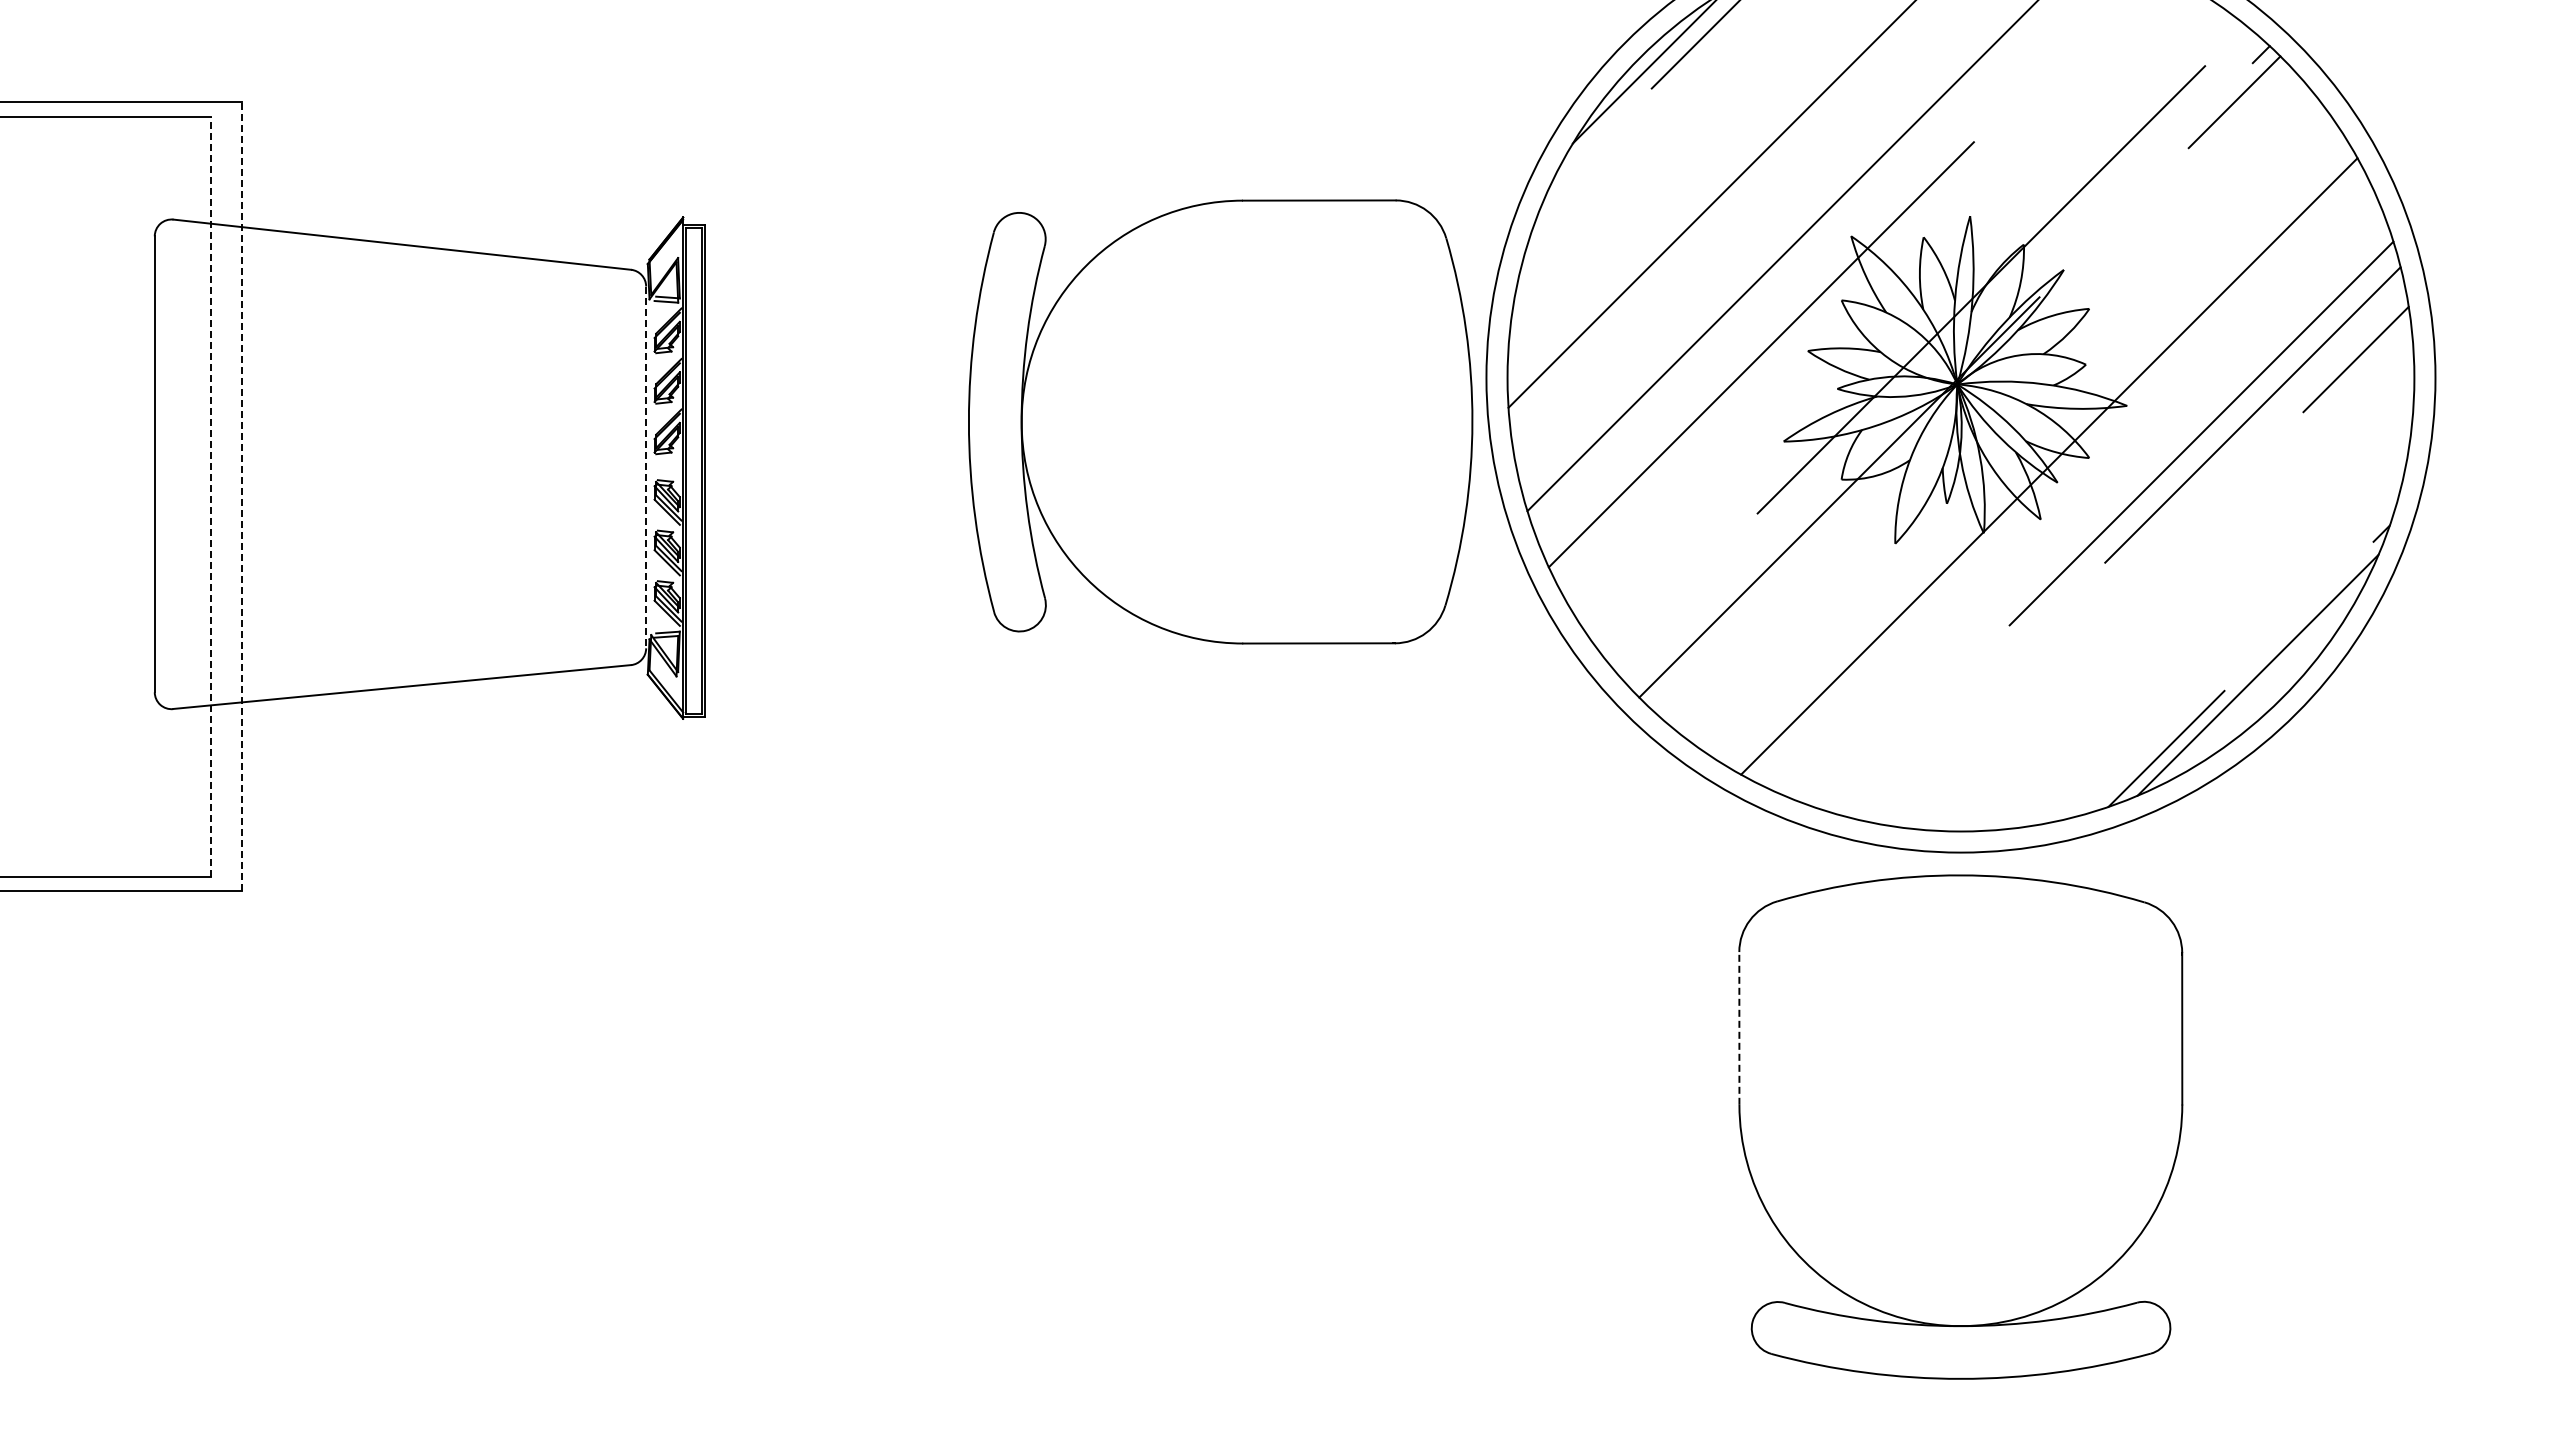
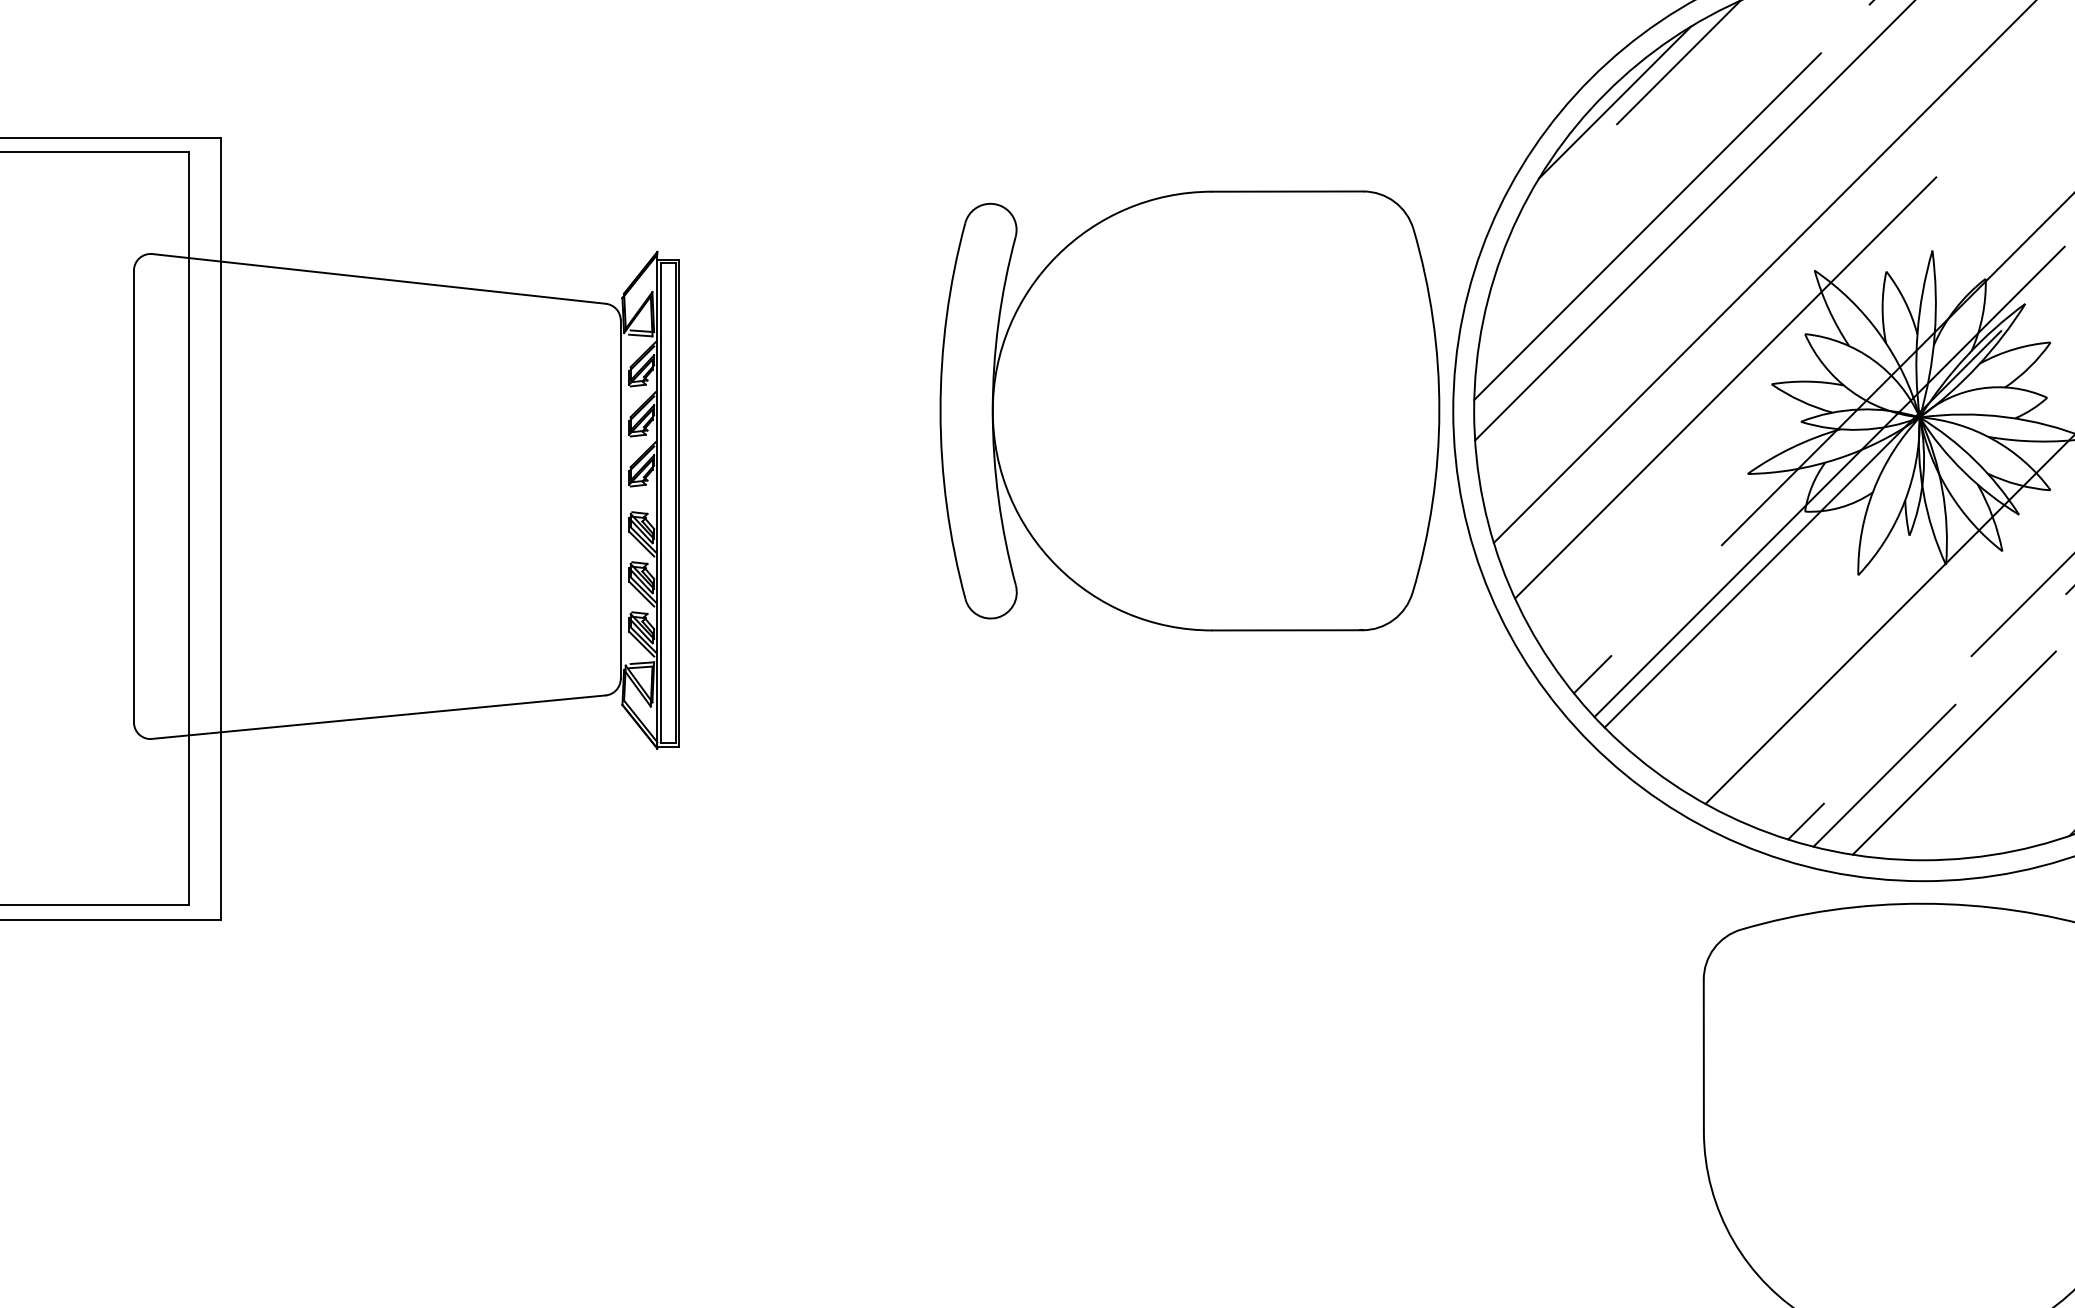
line: (1682, 191) -> (1647, 226), added
part: (1220, 421) -> (1189, 410), moved
line: (1866, 449) -> (1829, 481), added
line: (646, 467) -> (621, 499), dashed -> solid
line: (210, 496) -> (189, 528), dashed -> solid
line: (242, 496) -> (220, 528), dashed -> solid
line: (1626, 644) -> (1591, 675), added
line: (1991, 722) -> (1953, 752), added
line: (1921, 745) -> (1884, 775), added
line: (1842, 792) -> (1805, 821), added
line: (1739, 1027) -> (1703, 1054), dashed -> solid

